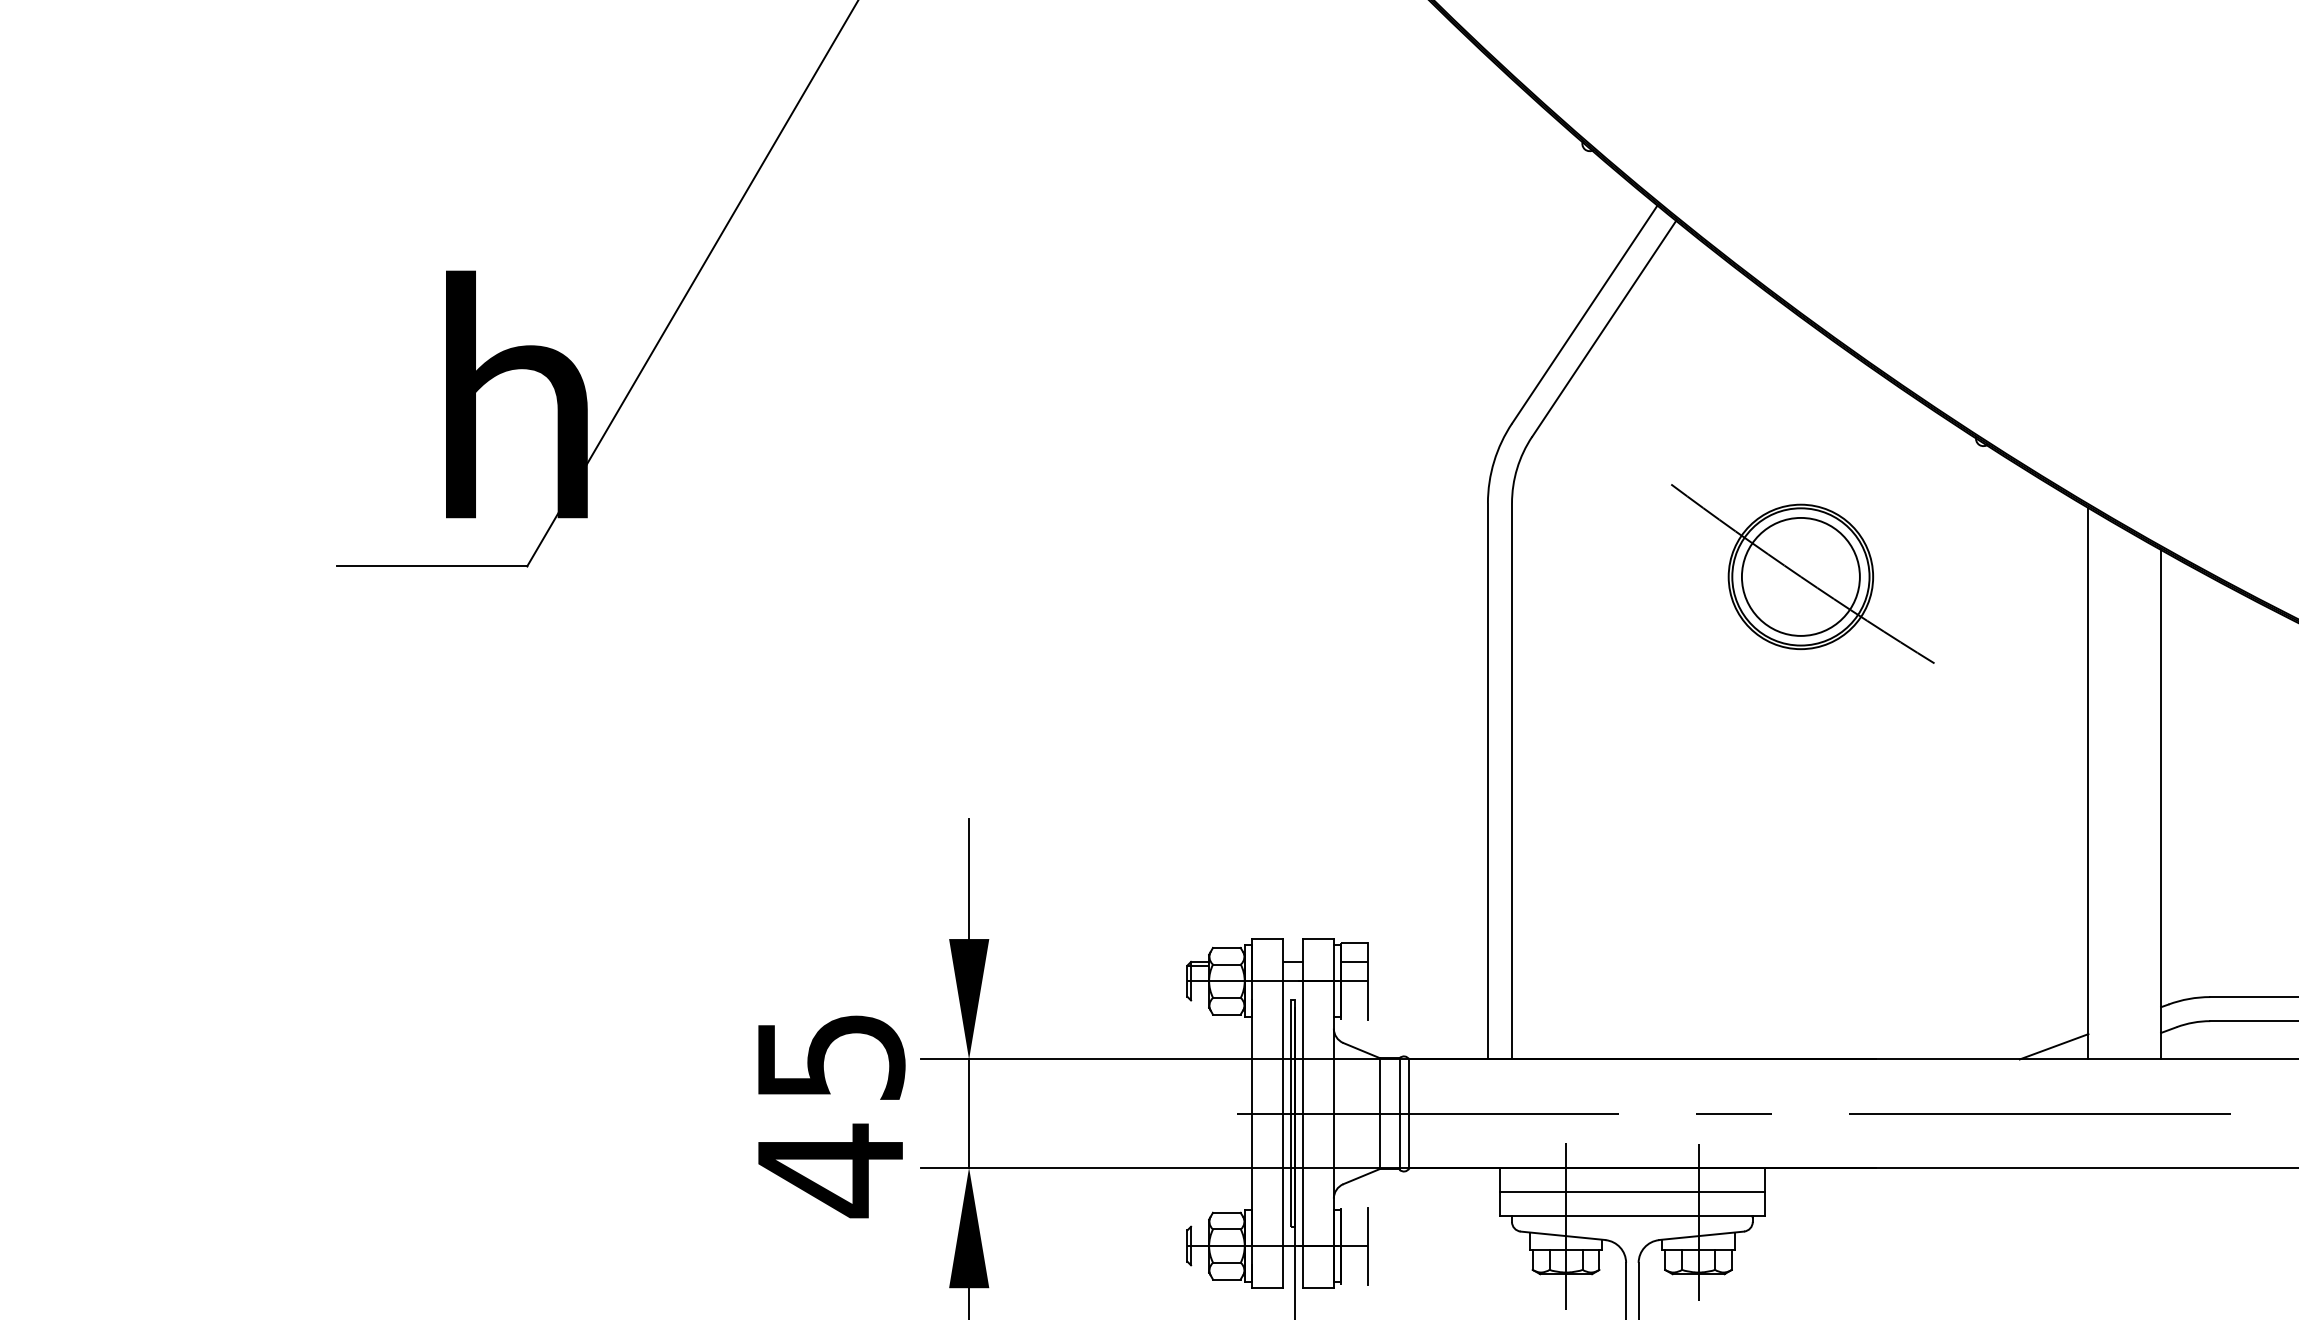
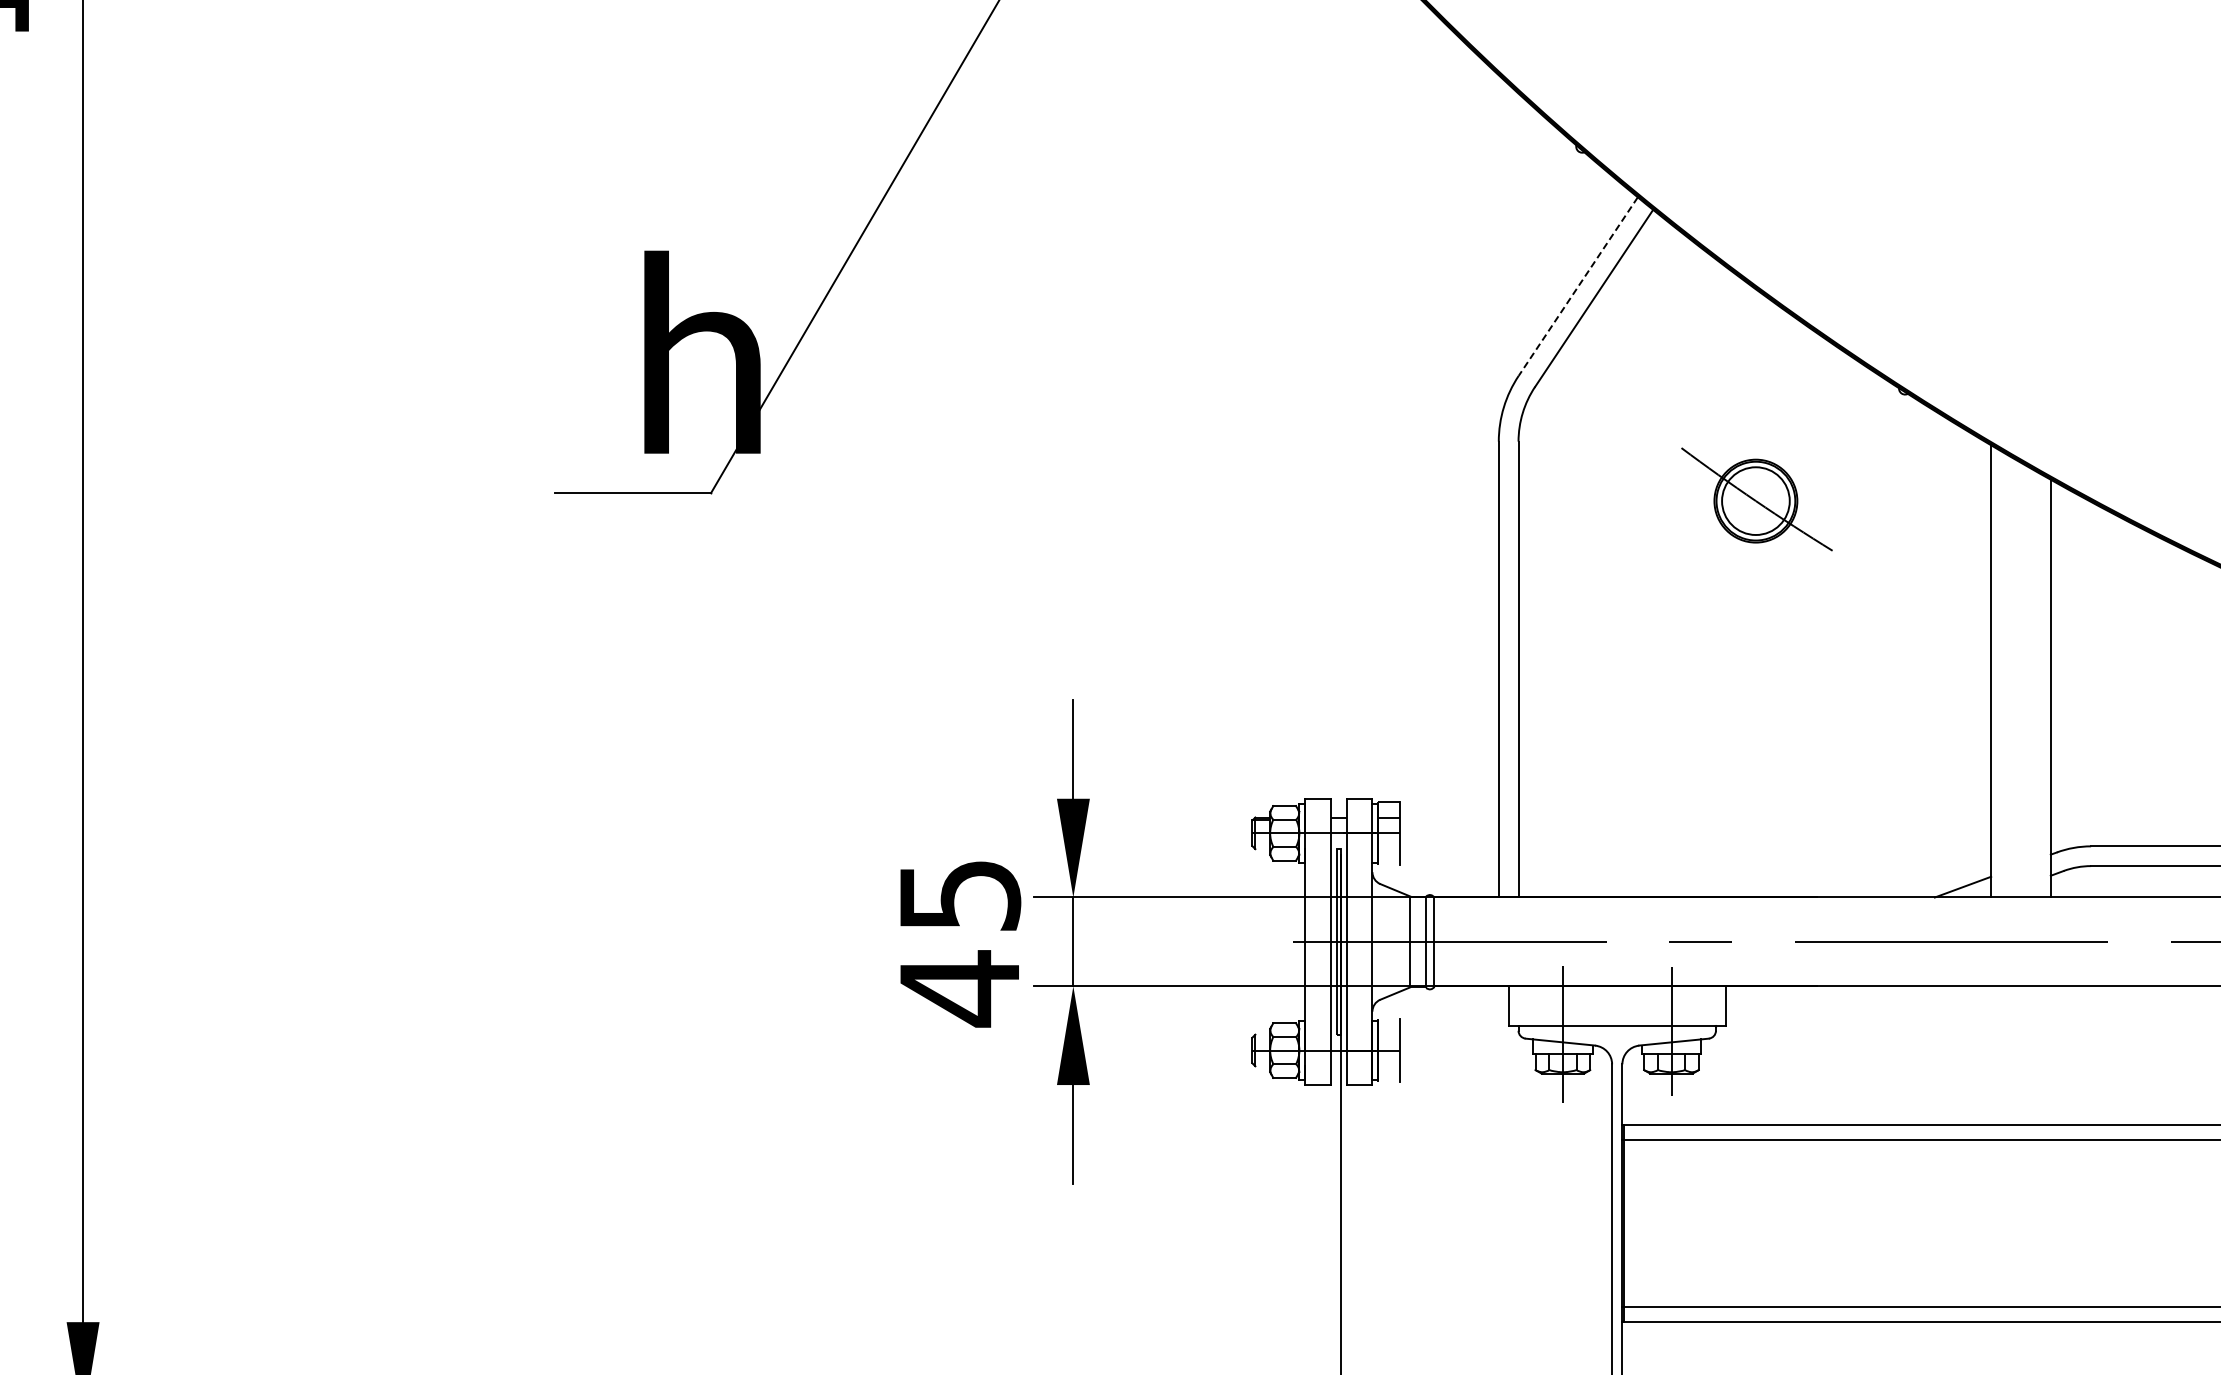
line: (1583, 315) -> (1577, 287), solid -> dashed
part: (1802, 574) -> (1756, 499), size x0.7
line: (1631, 1192) -> (1616, 1006), removed

